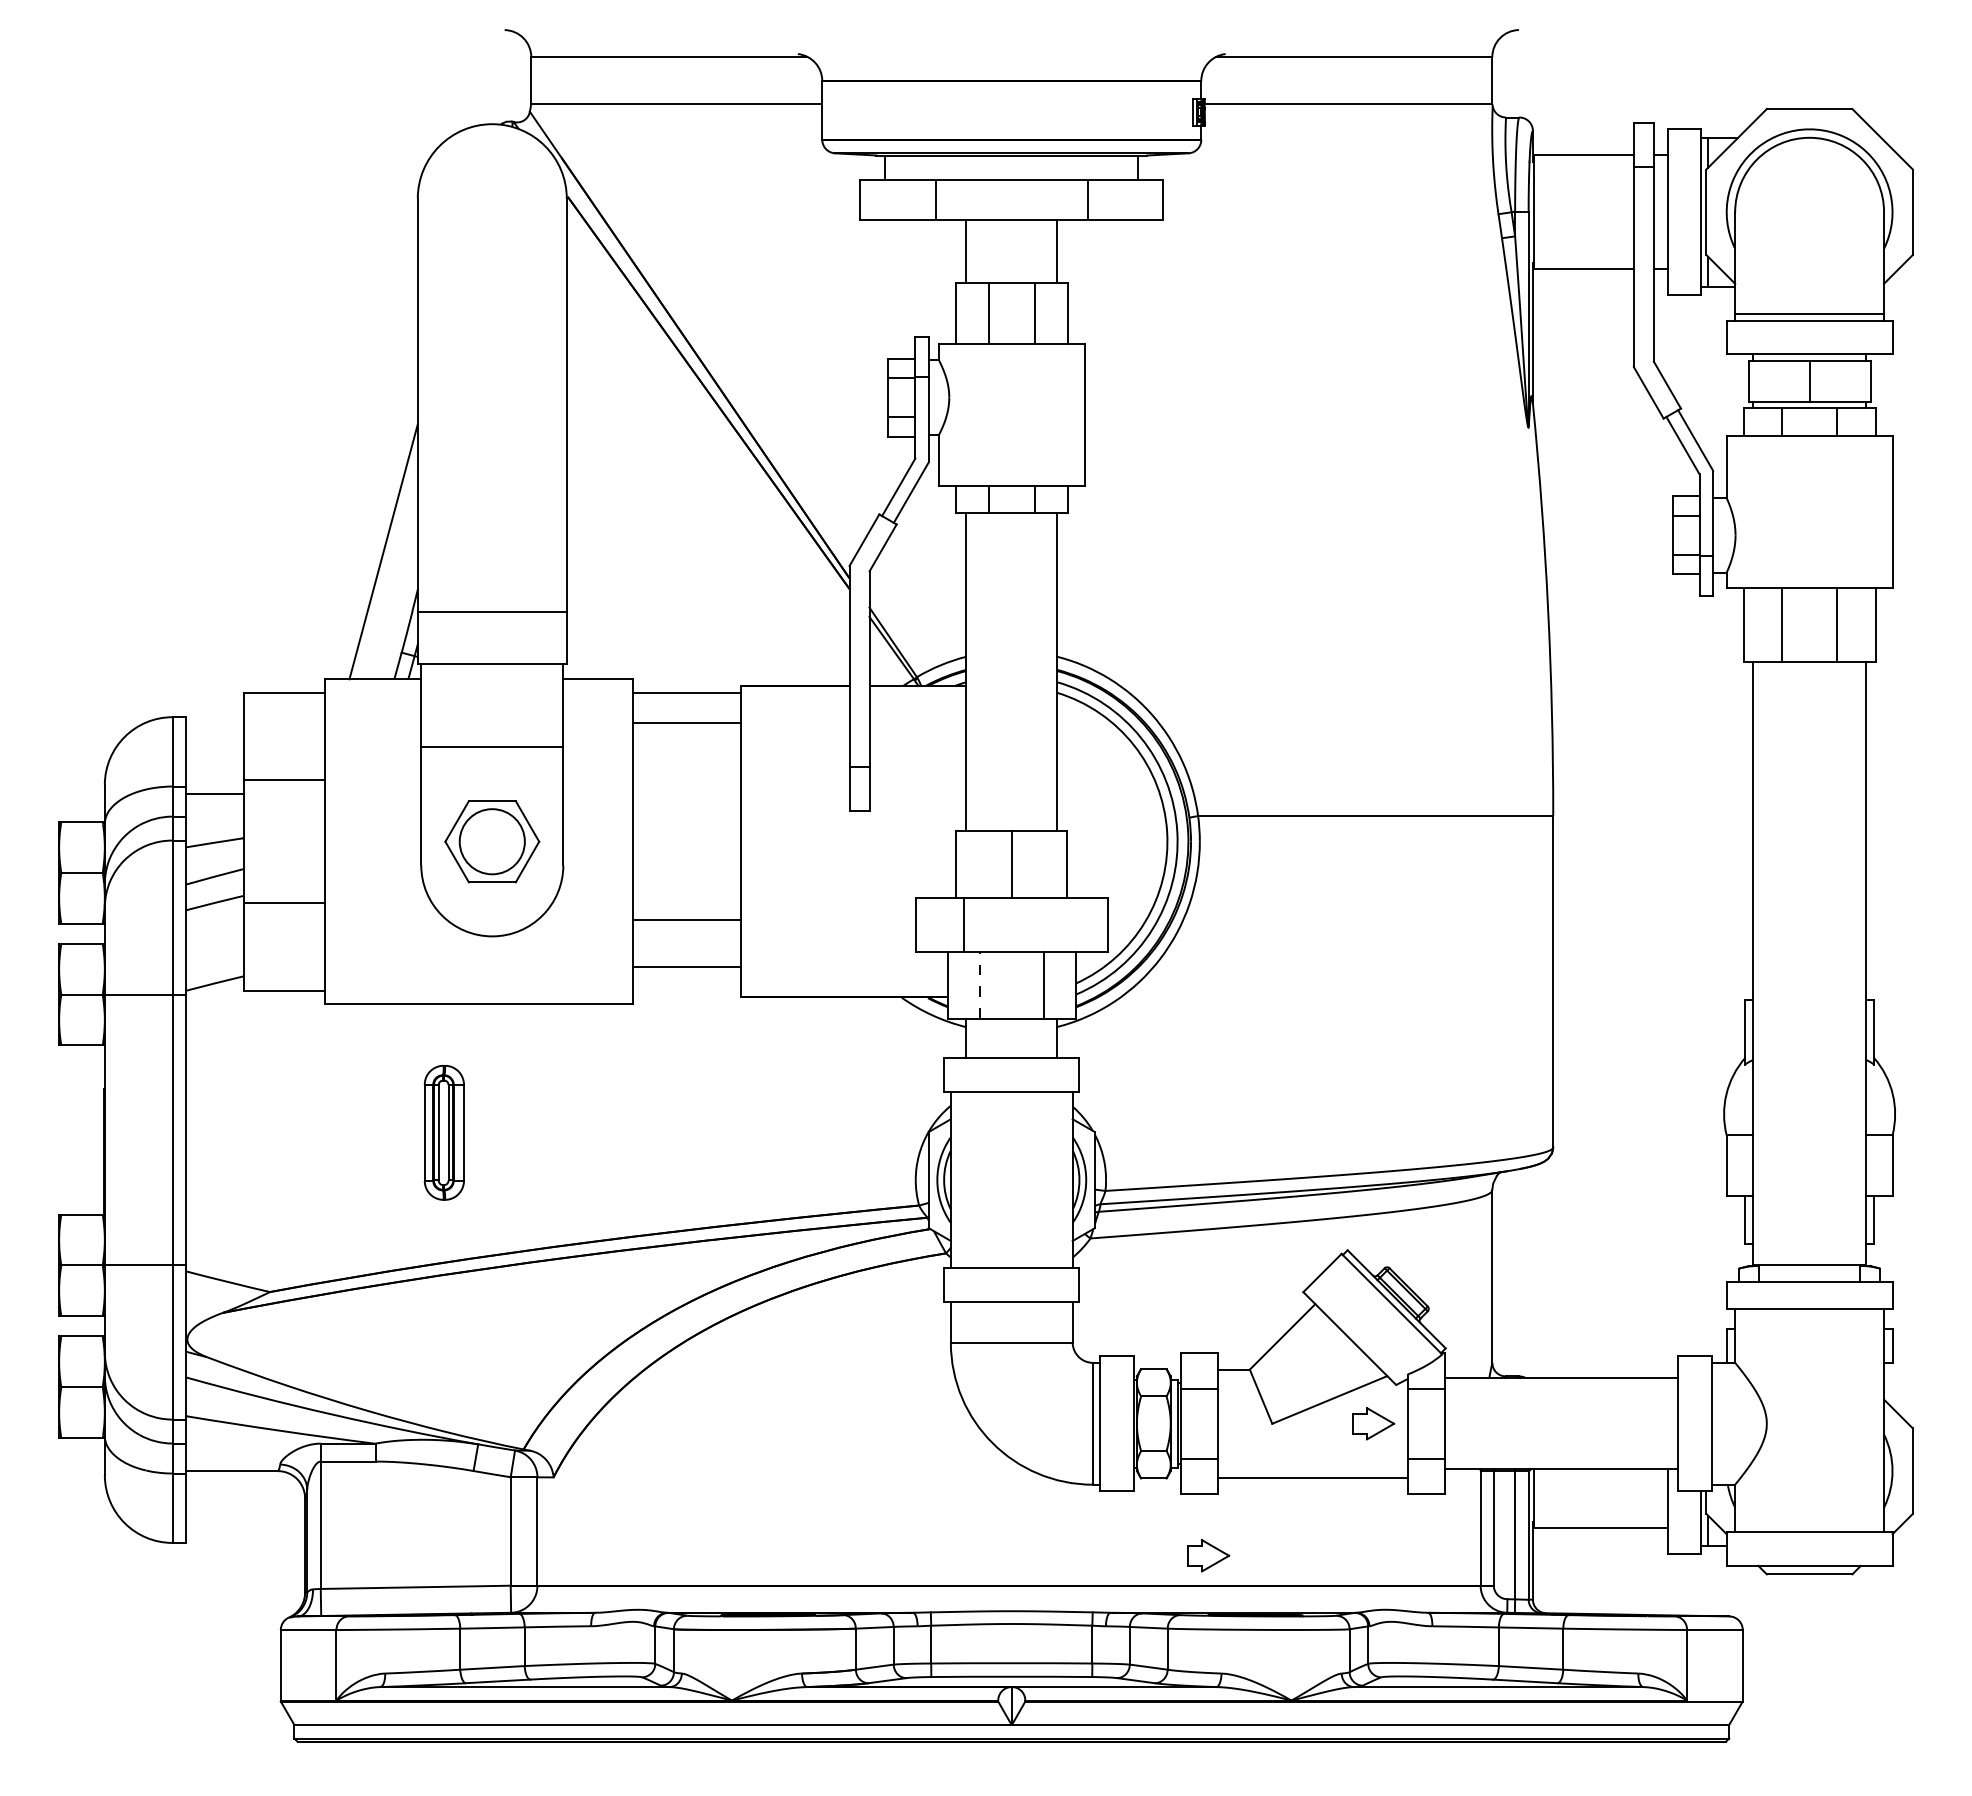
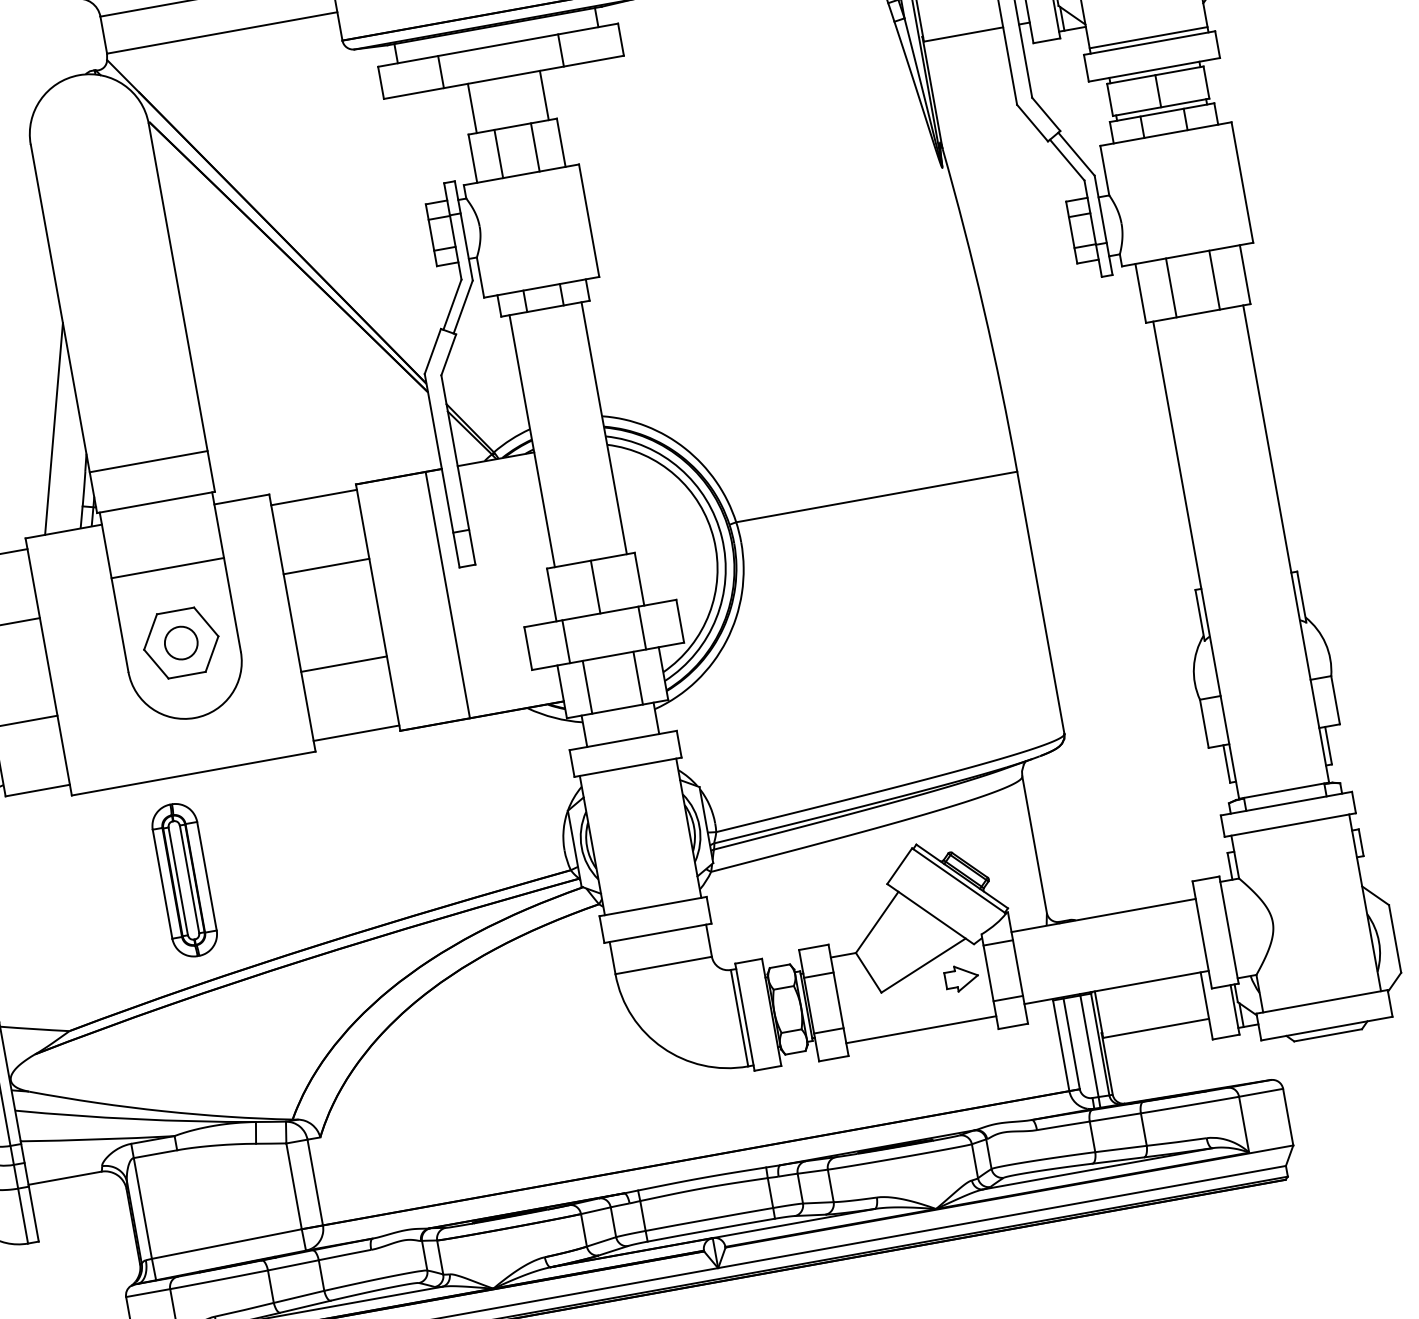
line: (686, 723) -> (326, 566), moved
circle: (491, 841) -> (180, 643), size x0.62
line: (829, 841) -> (448, 594), added
line: (686, 919) -> (356, 733), moved
line: (1059, 924) -> (641, 627), added
line: (686, 967) -> (343, 664), moved
line: (979, 984) -> (587, 686), dashed -> solid
part: (444, 1132) -> (184, 880), size x1.43
part: (1208, 1555) -> (849, 1105), removed

